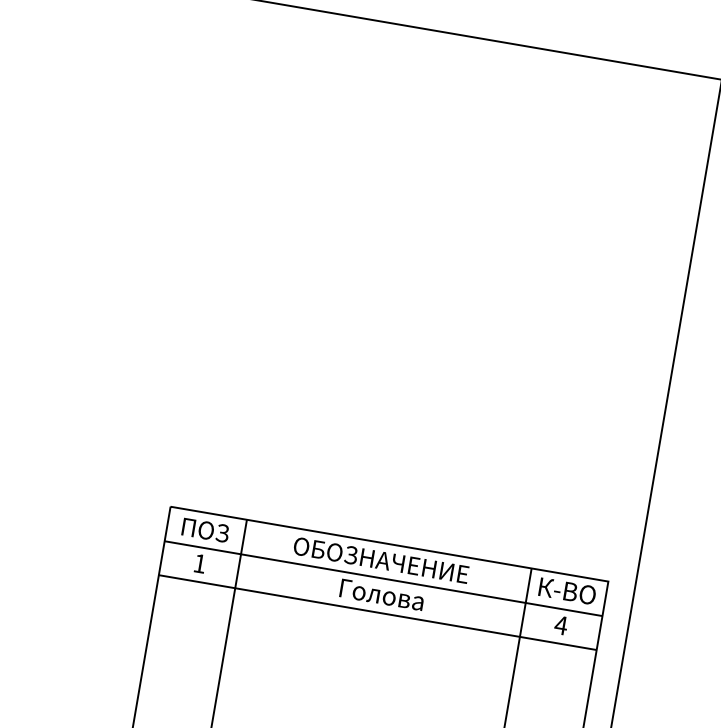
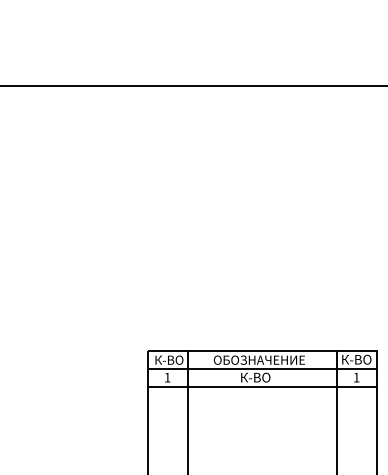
text: (209, 529) -> (169, 359), ПОЗ -> К-ВО
text: (383, 594) -> (263, 377), Голова -> К-ВО
text: (561, 625) -> (356, 377), 4 -> 1

